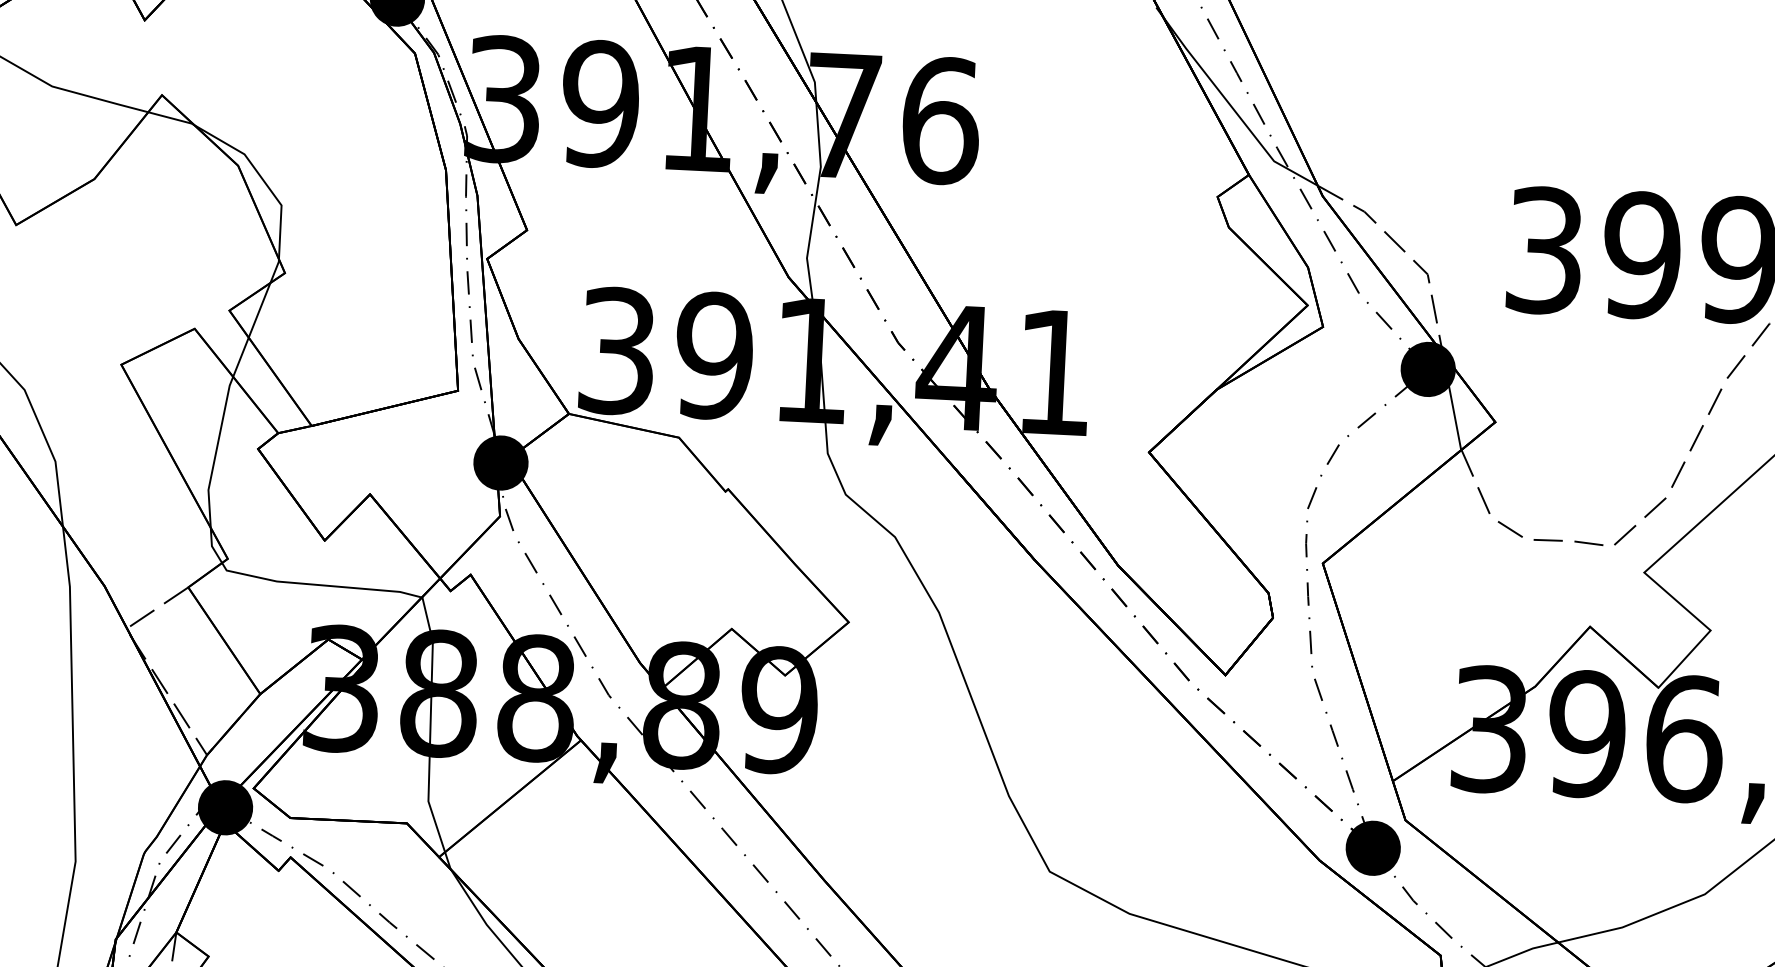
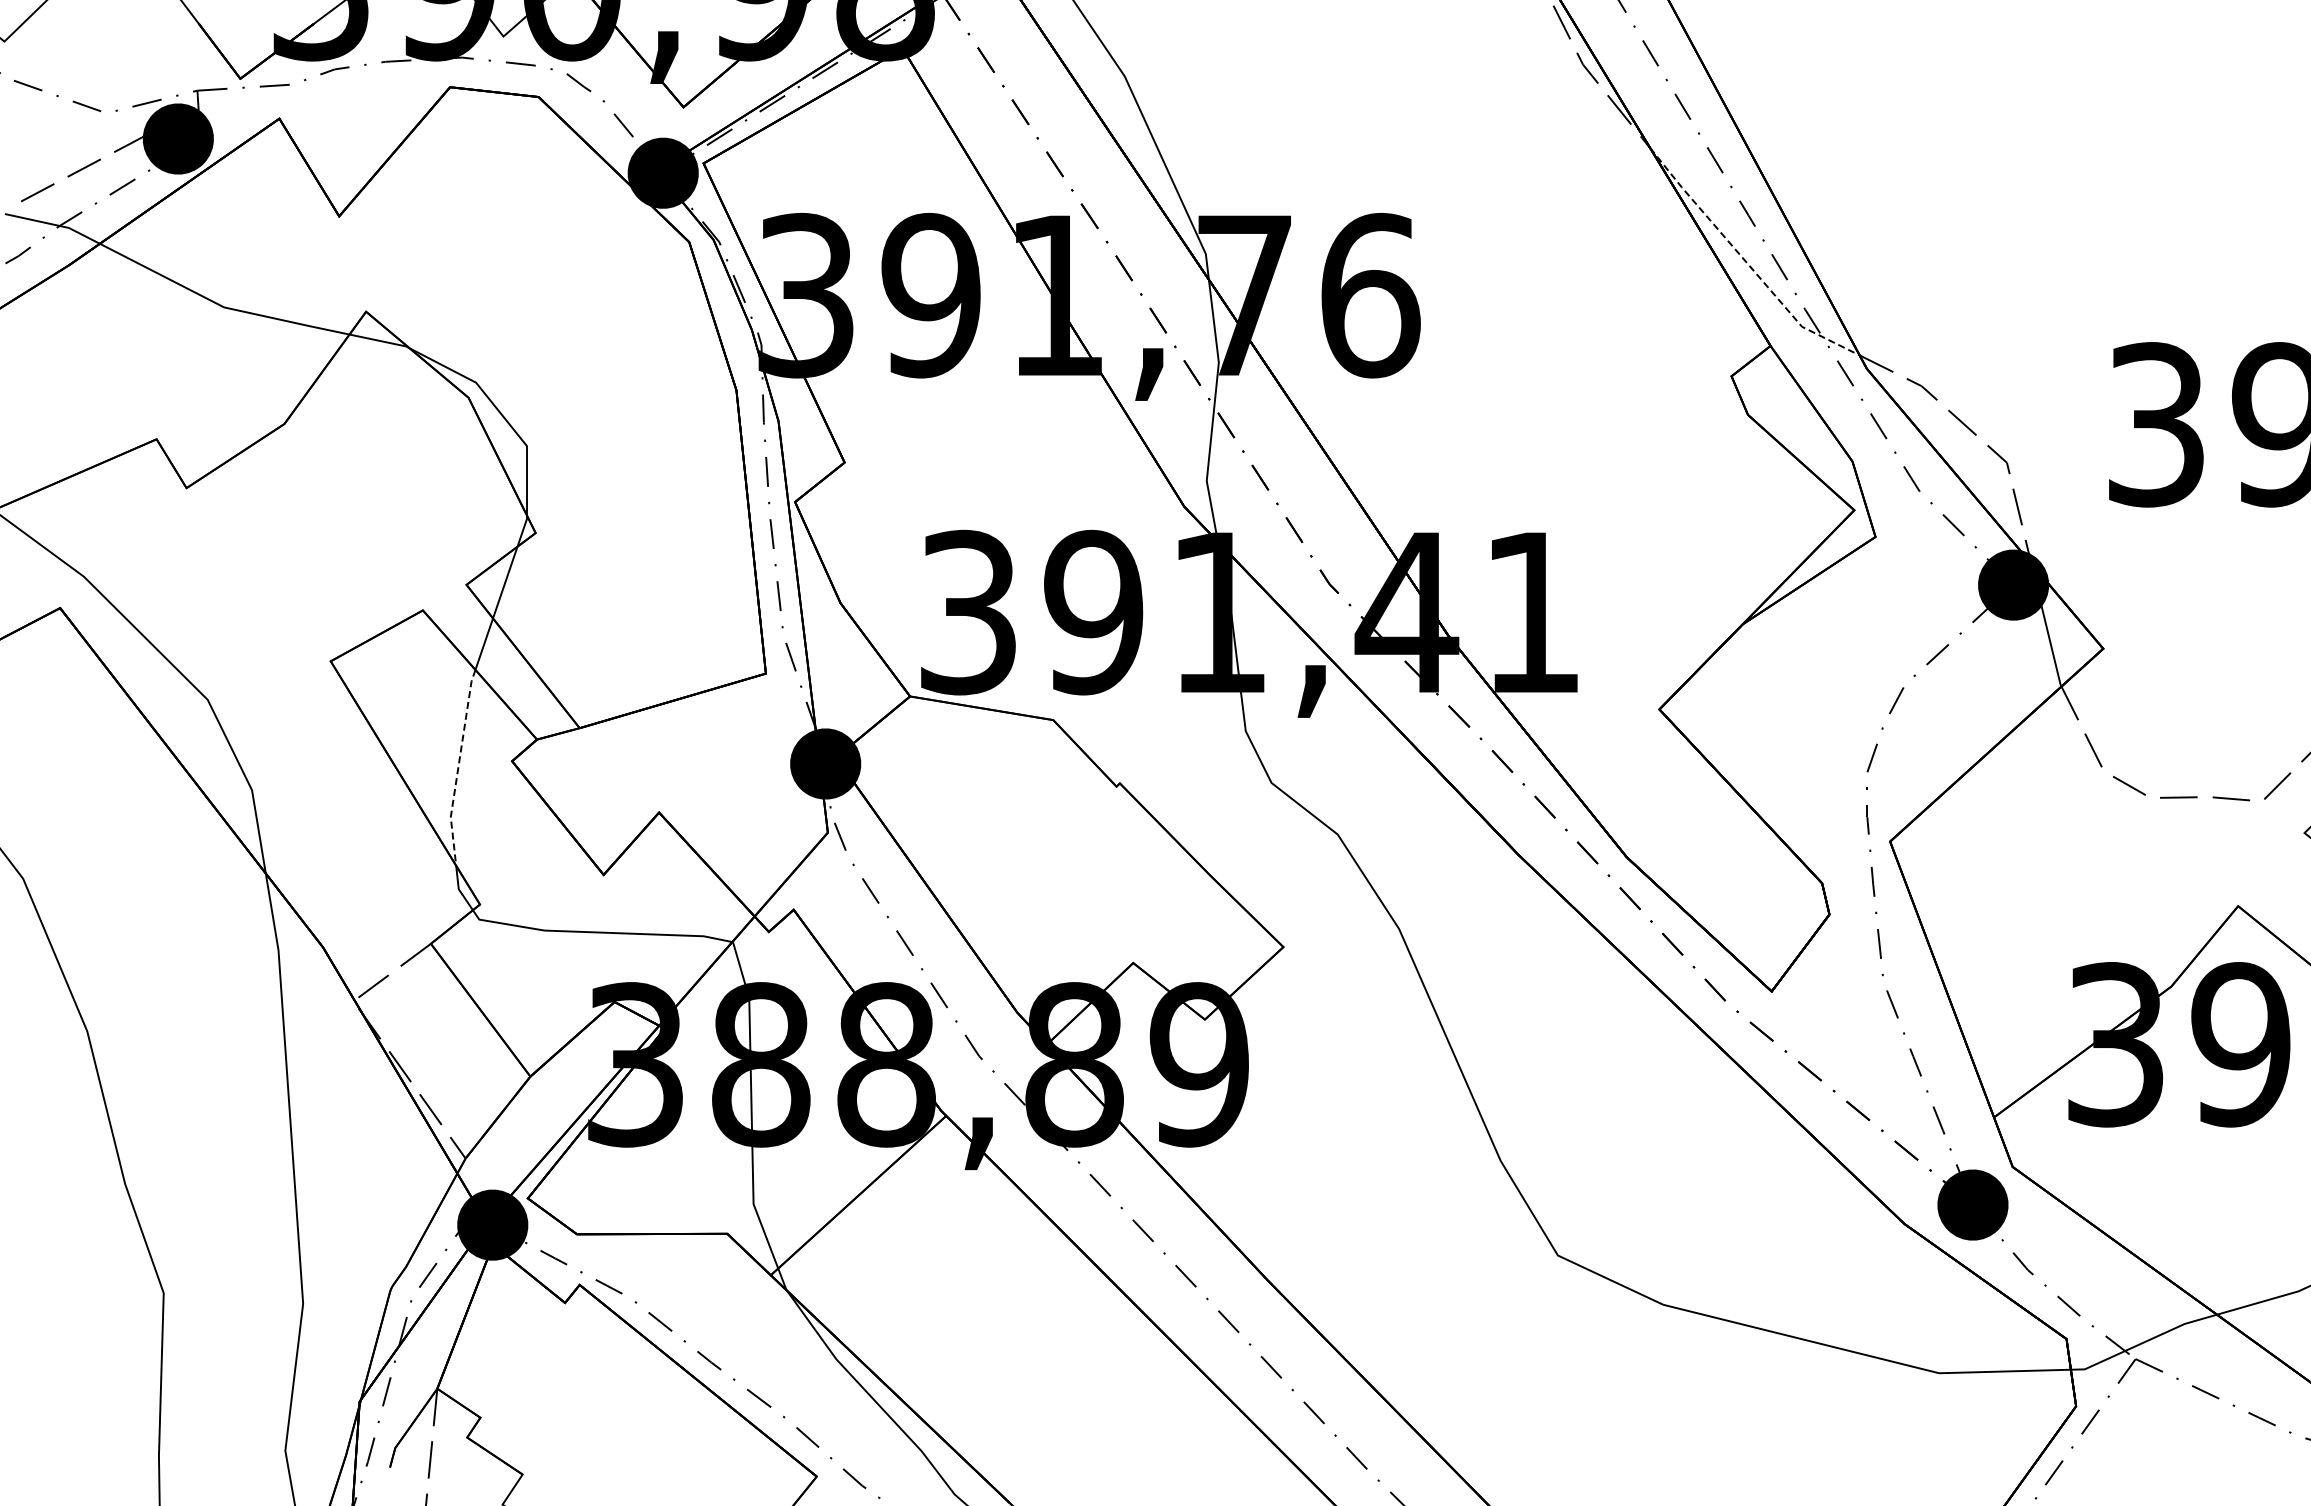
line: (1233, 109) -> (1746, 262), solid -> dashed
line: (216, 451) -> (458, 767), solid -> dashed

